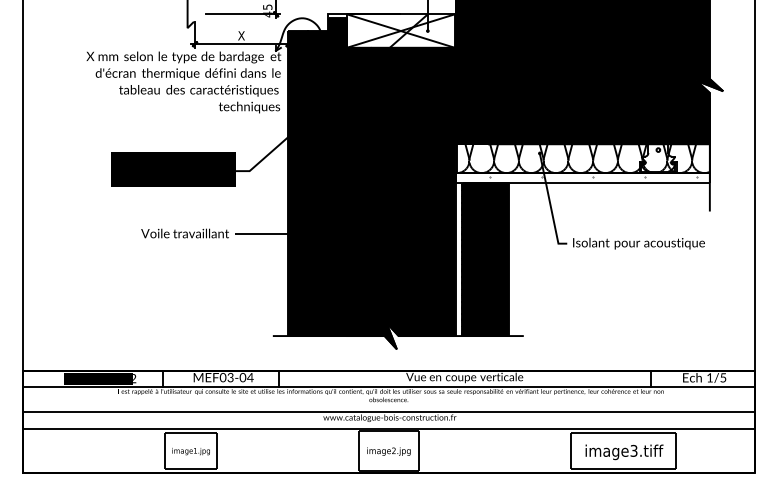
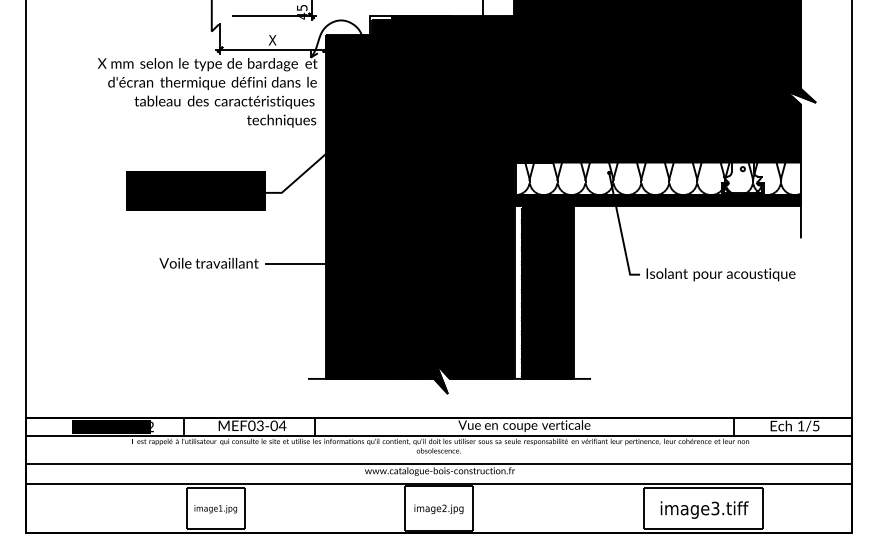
fill: (400, 30) -> (451, 34), added
fill: (582, 177) -> (657, 200), added

